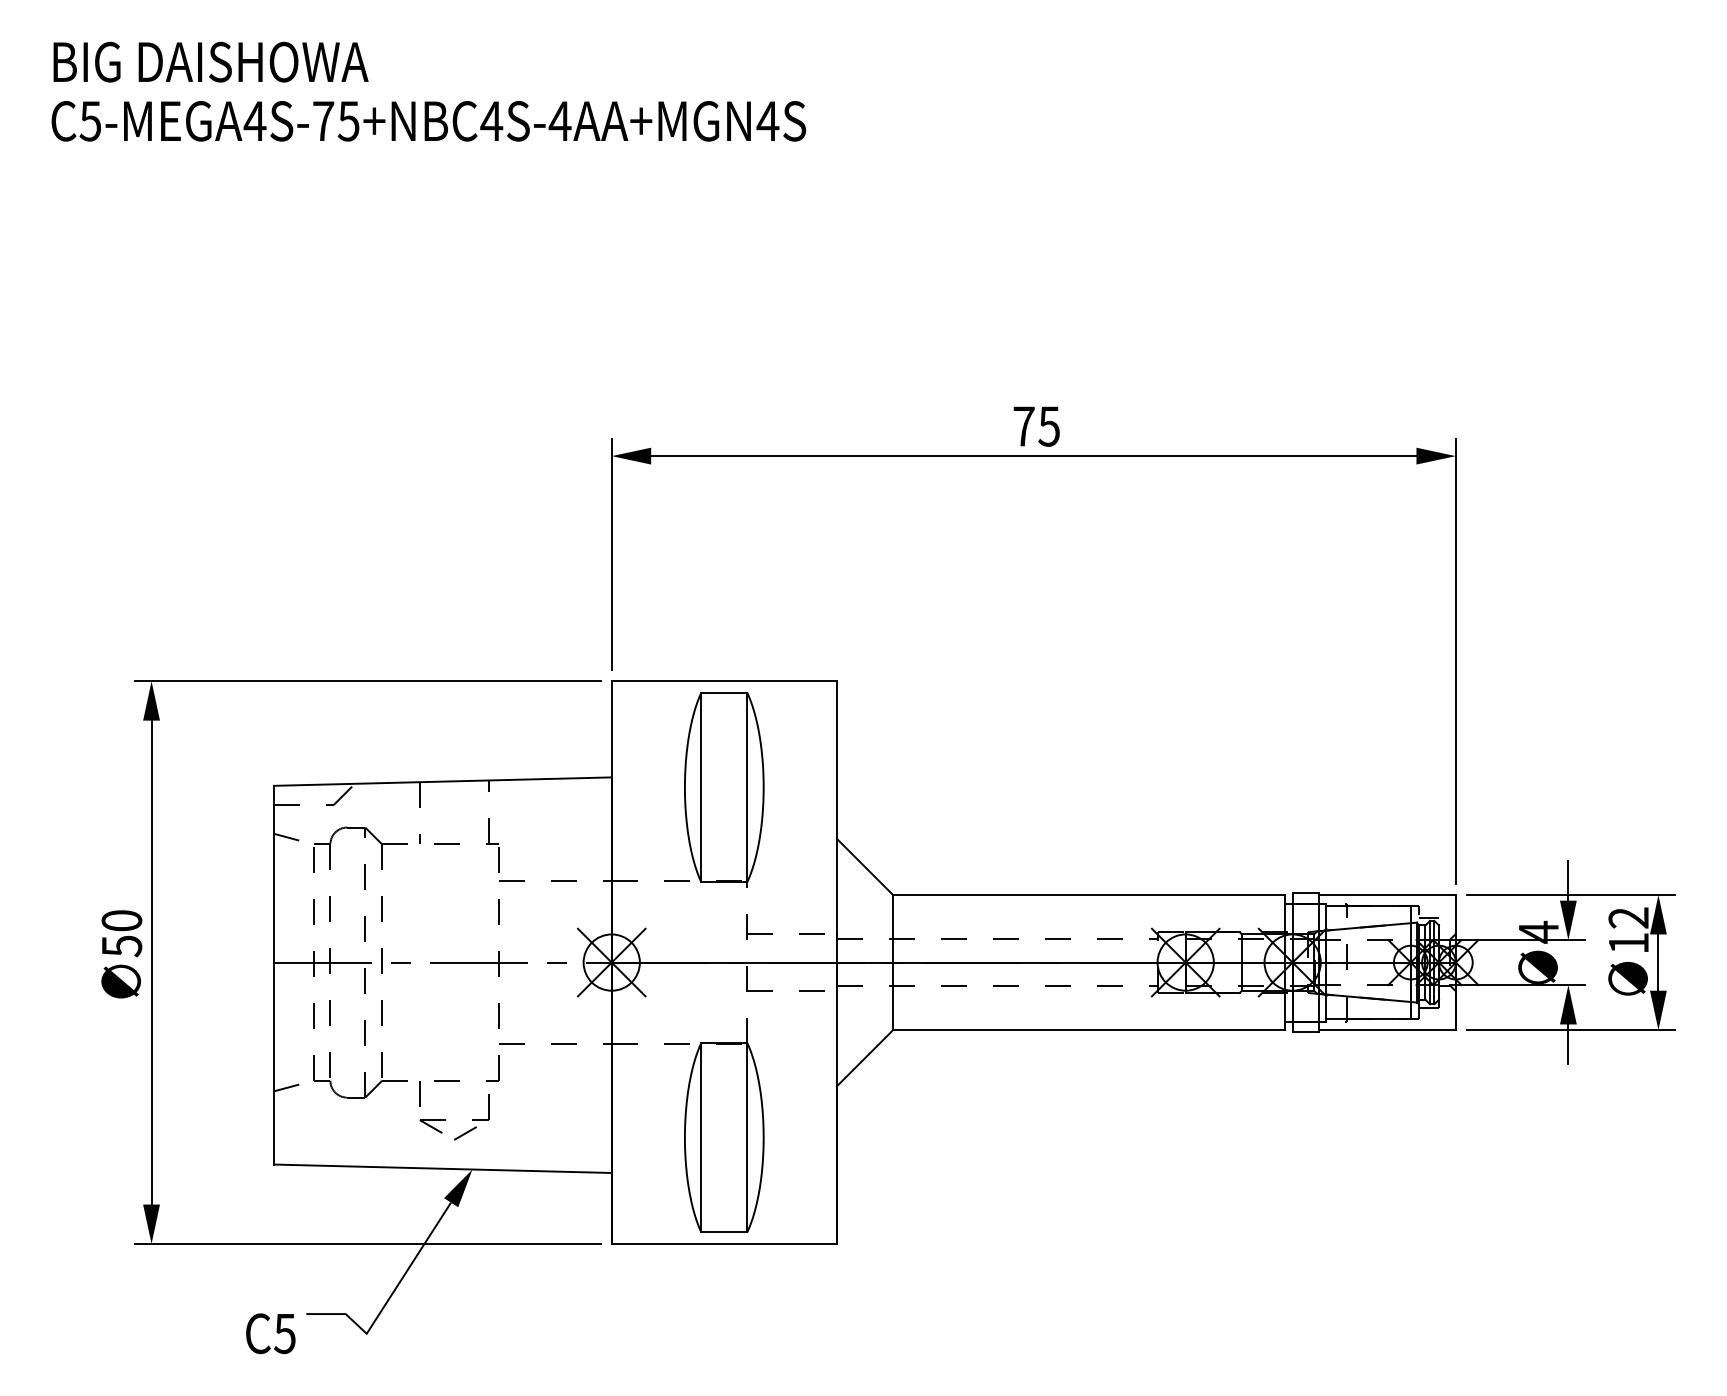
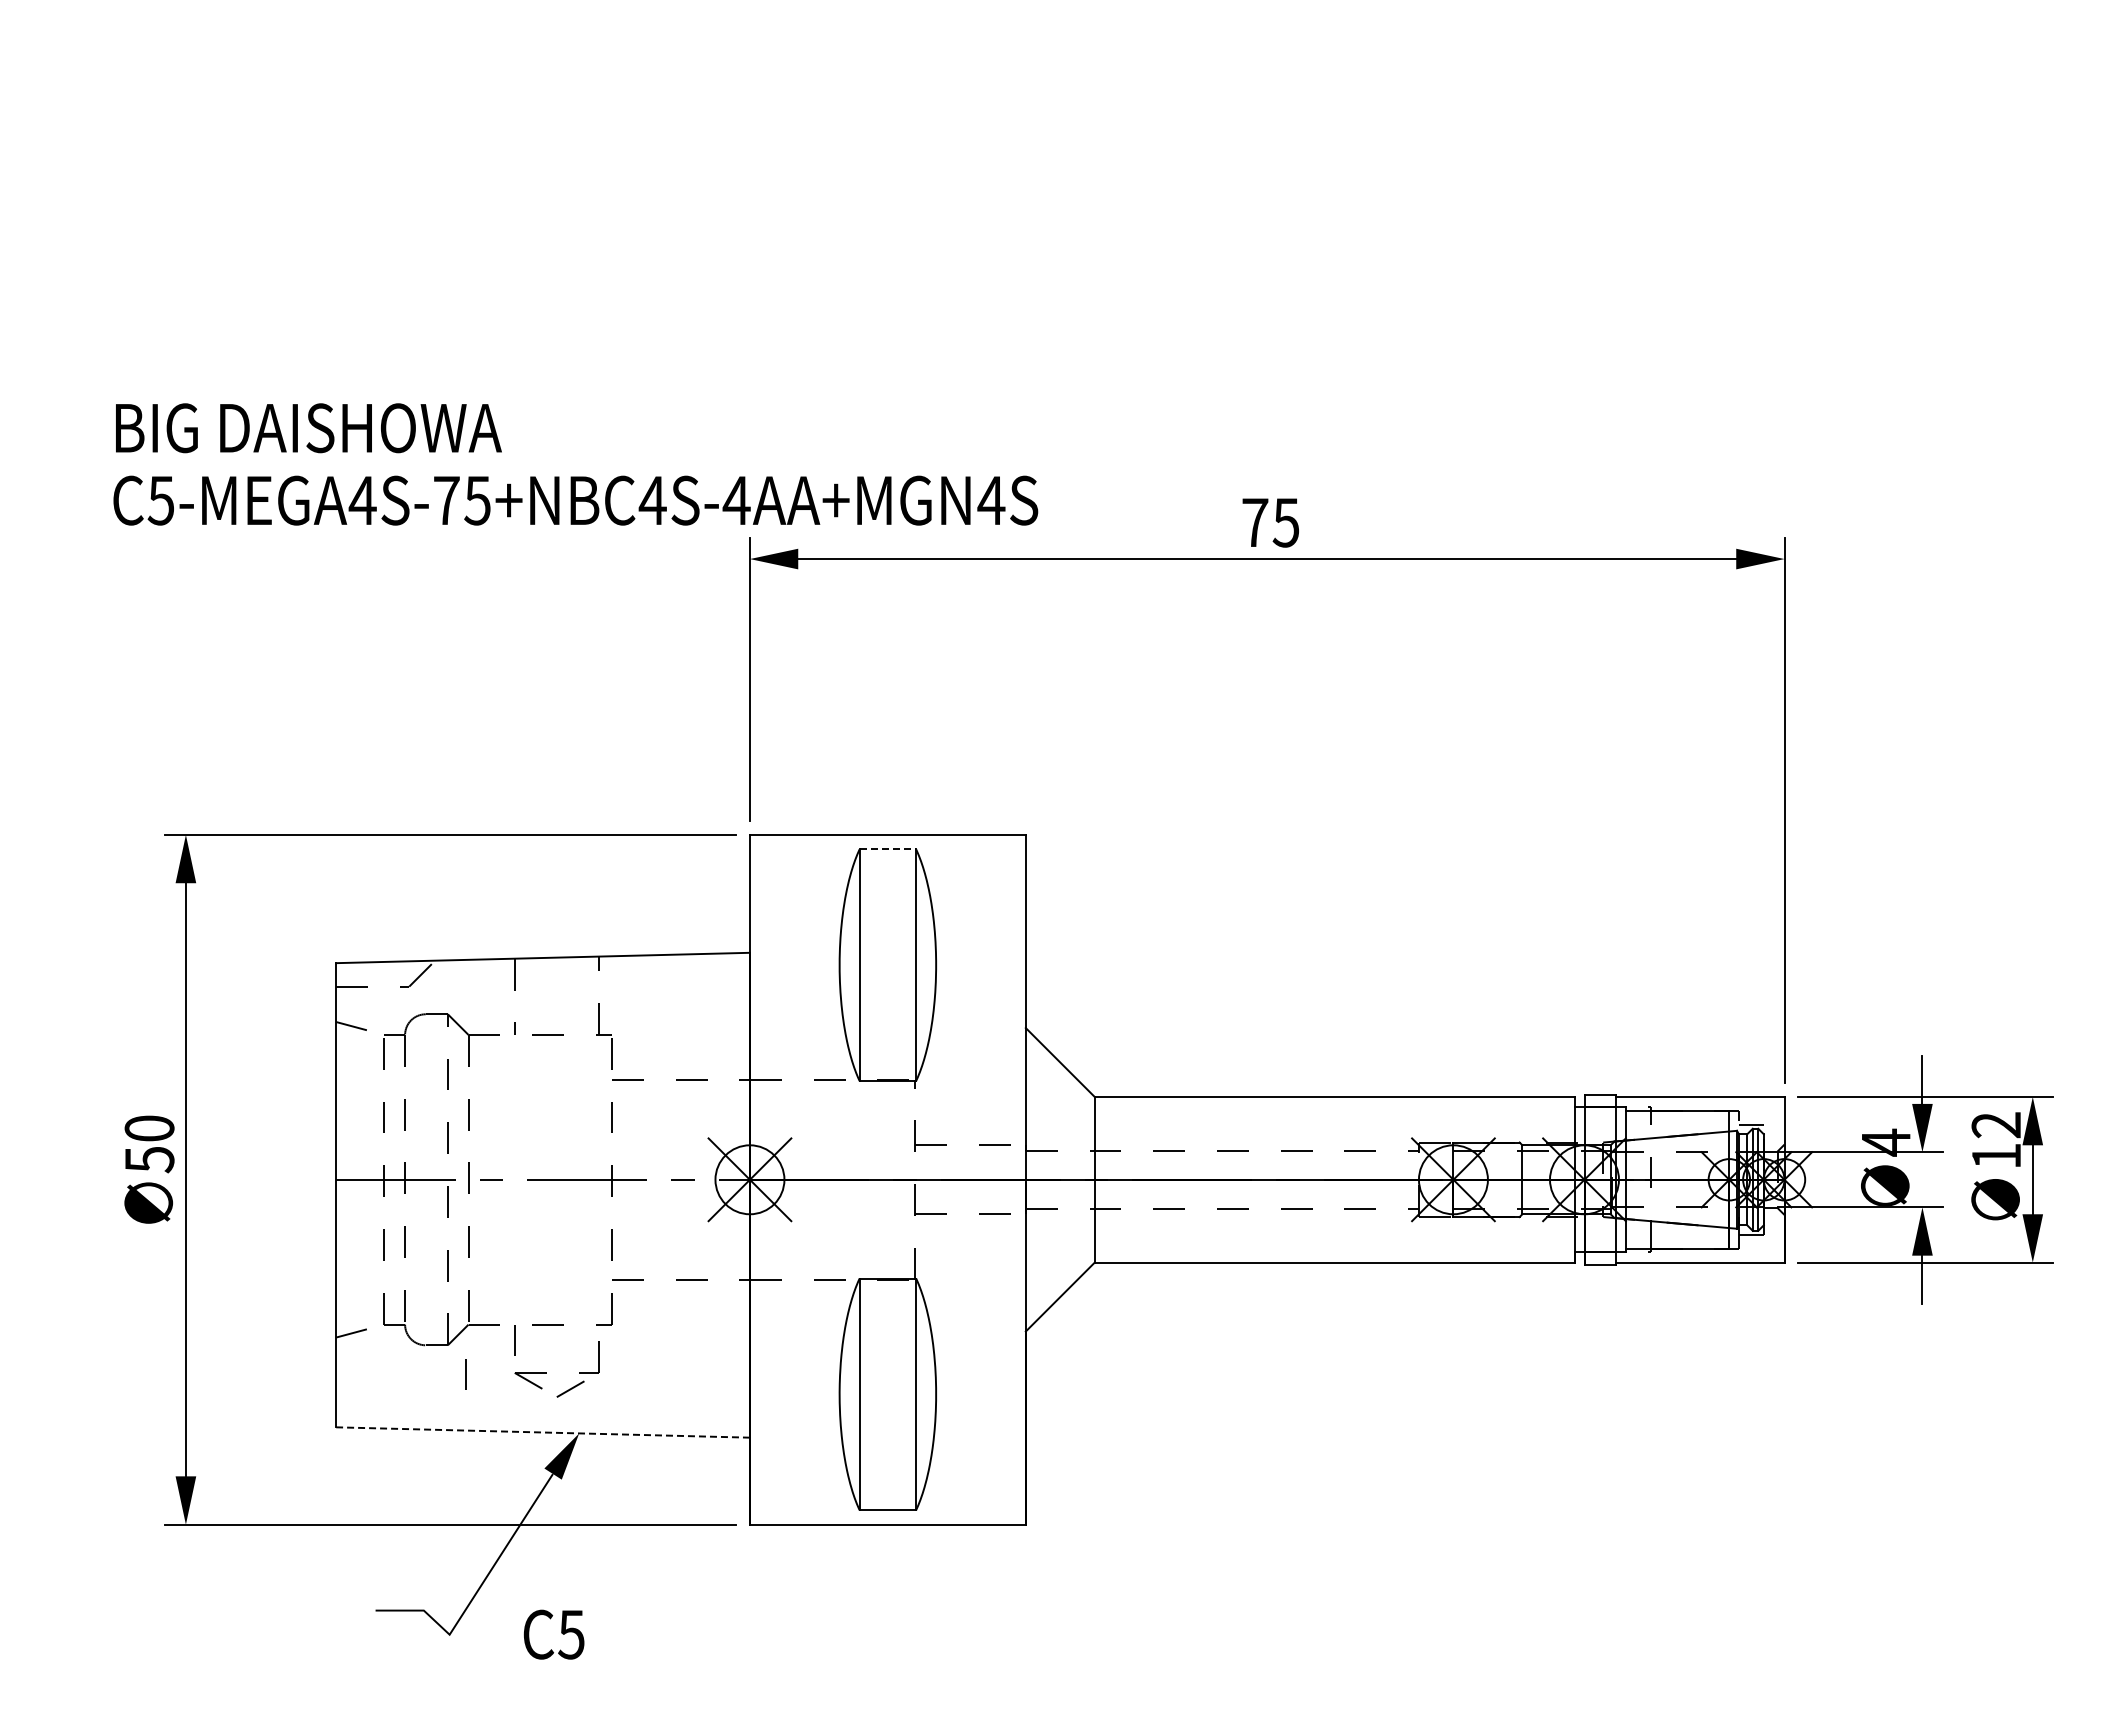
text: (428, 91) -> (575, 464), moved
line: (724, 693) -> (888, 849), solid -> dashed
line: (379, 1121) -> (465, 1374), added
line: (443, 1168) -> (543, 1432), solid -> dashed
text: (270, 1333) -> (553, 1634), moved

